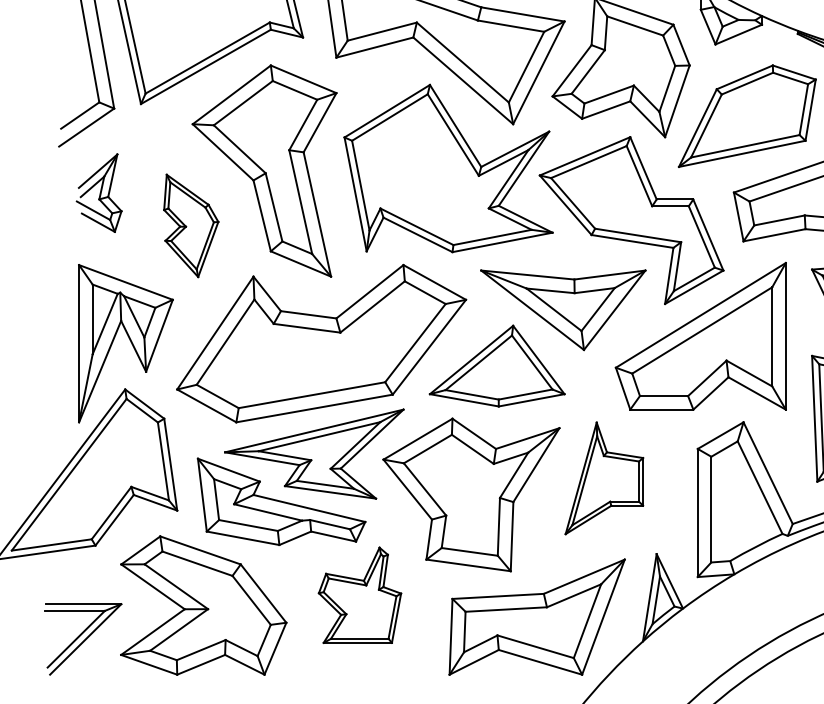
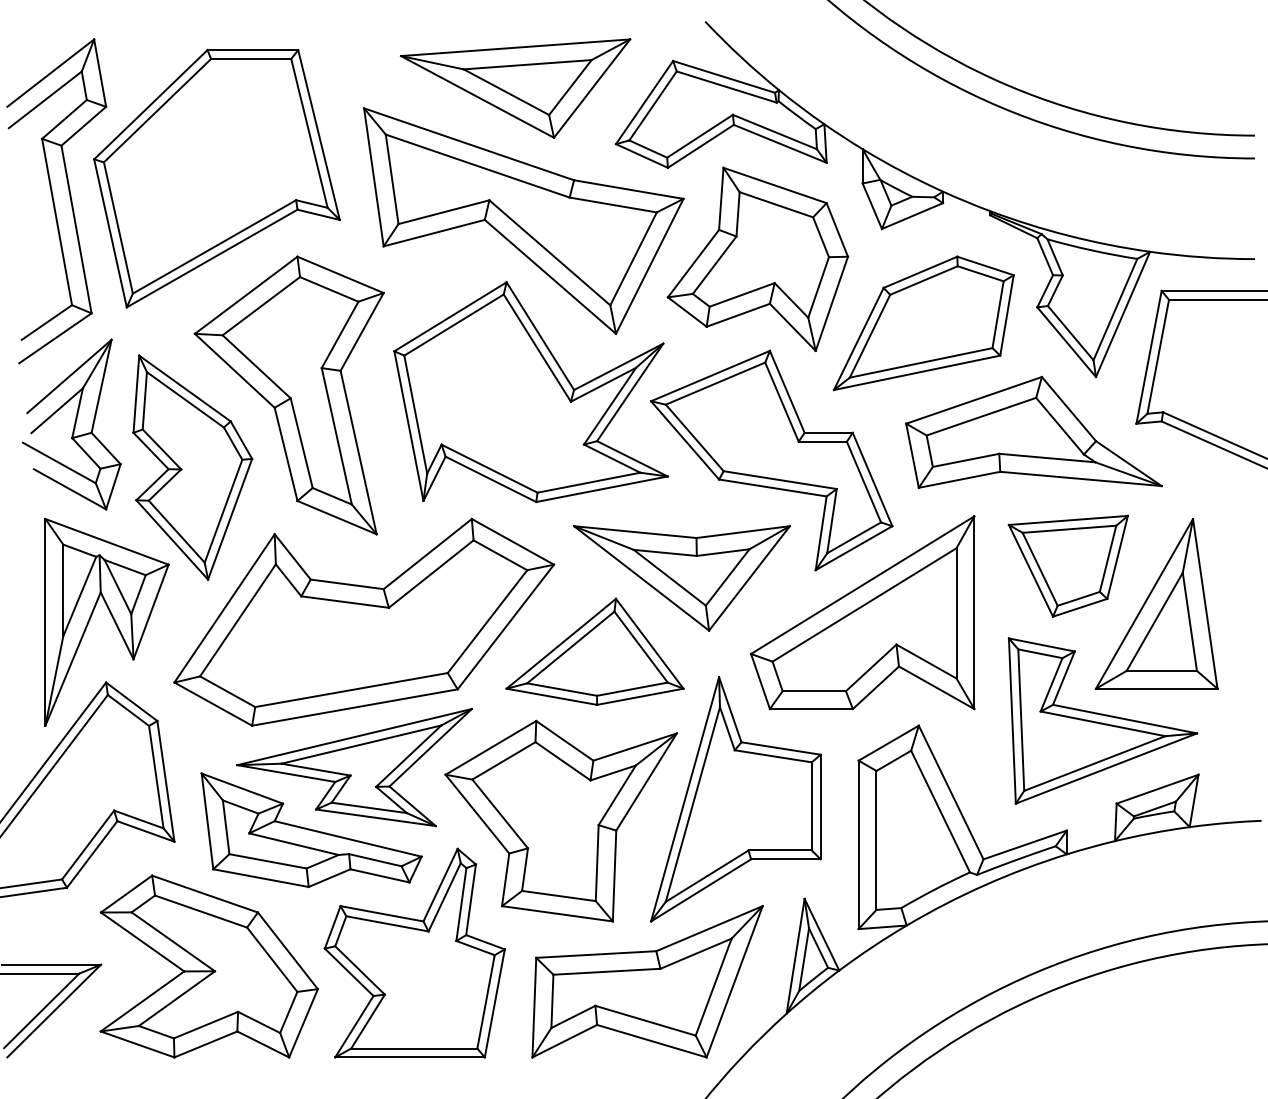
part: (98, 193) -> (71, 424), size x1.67
part: (190, 225) -> (192, 467), size x1.67
part: (604, 478) -> (735, 799), size x1.67
part: (359, 594) -> (414, 952), size x1.67

